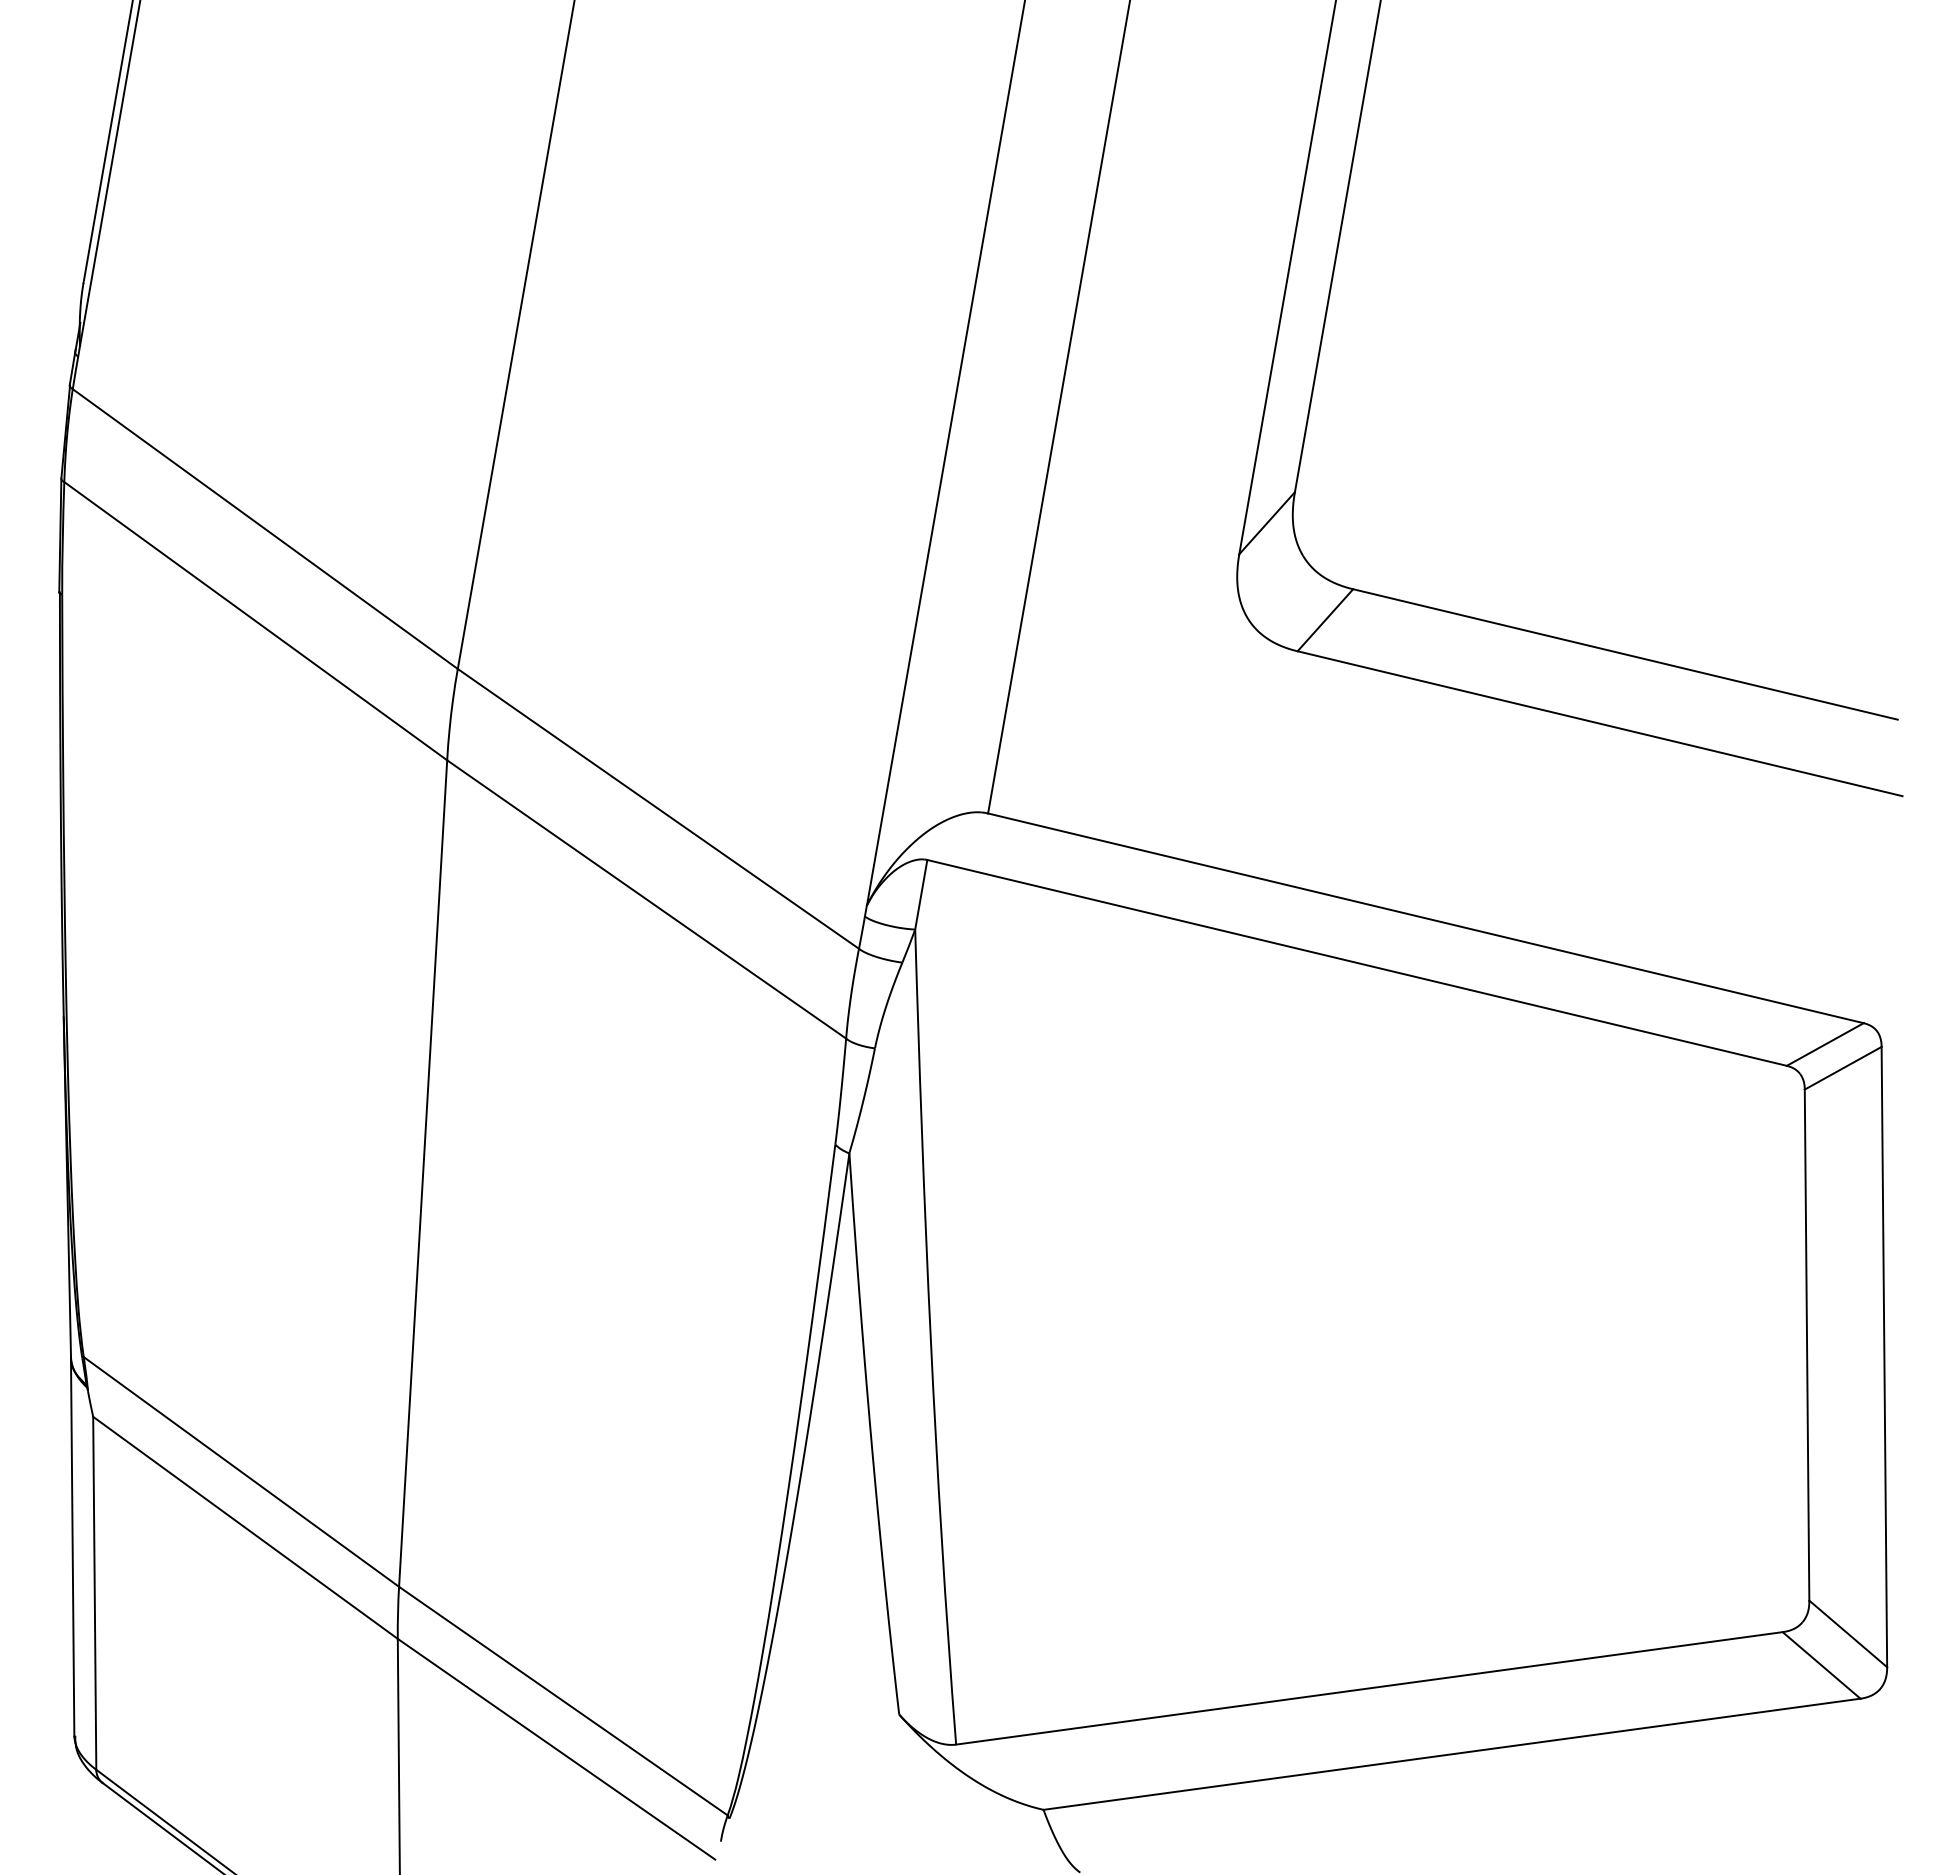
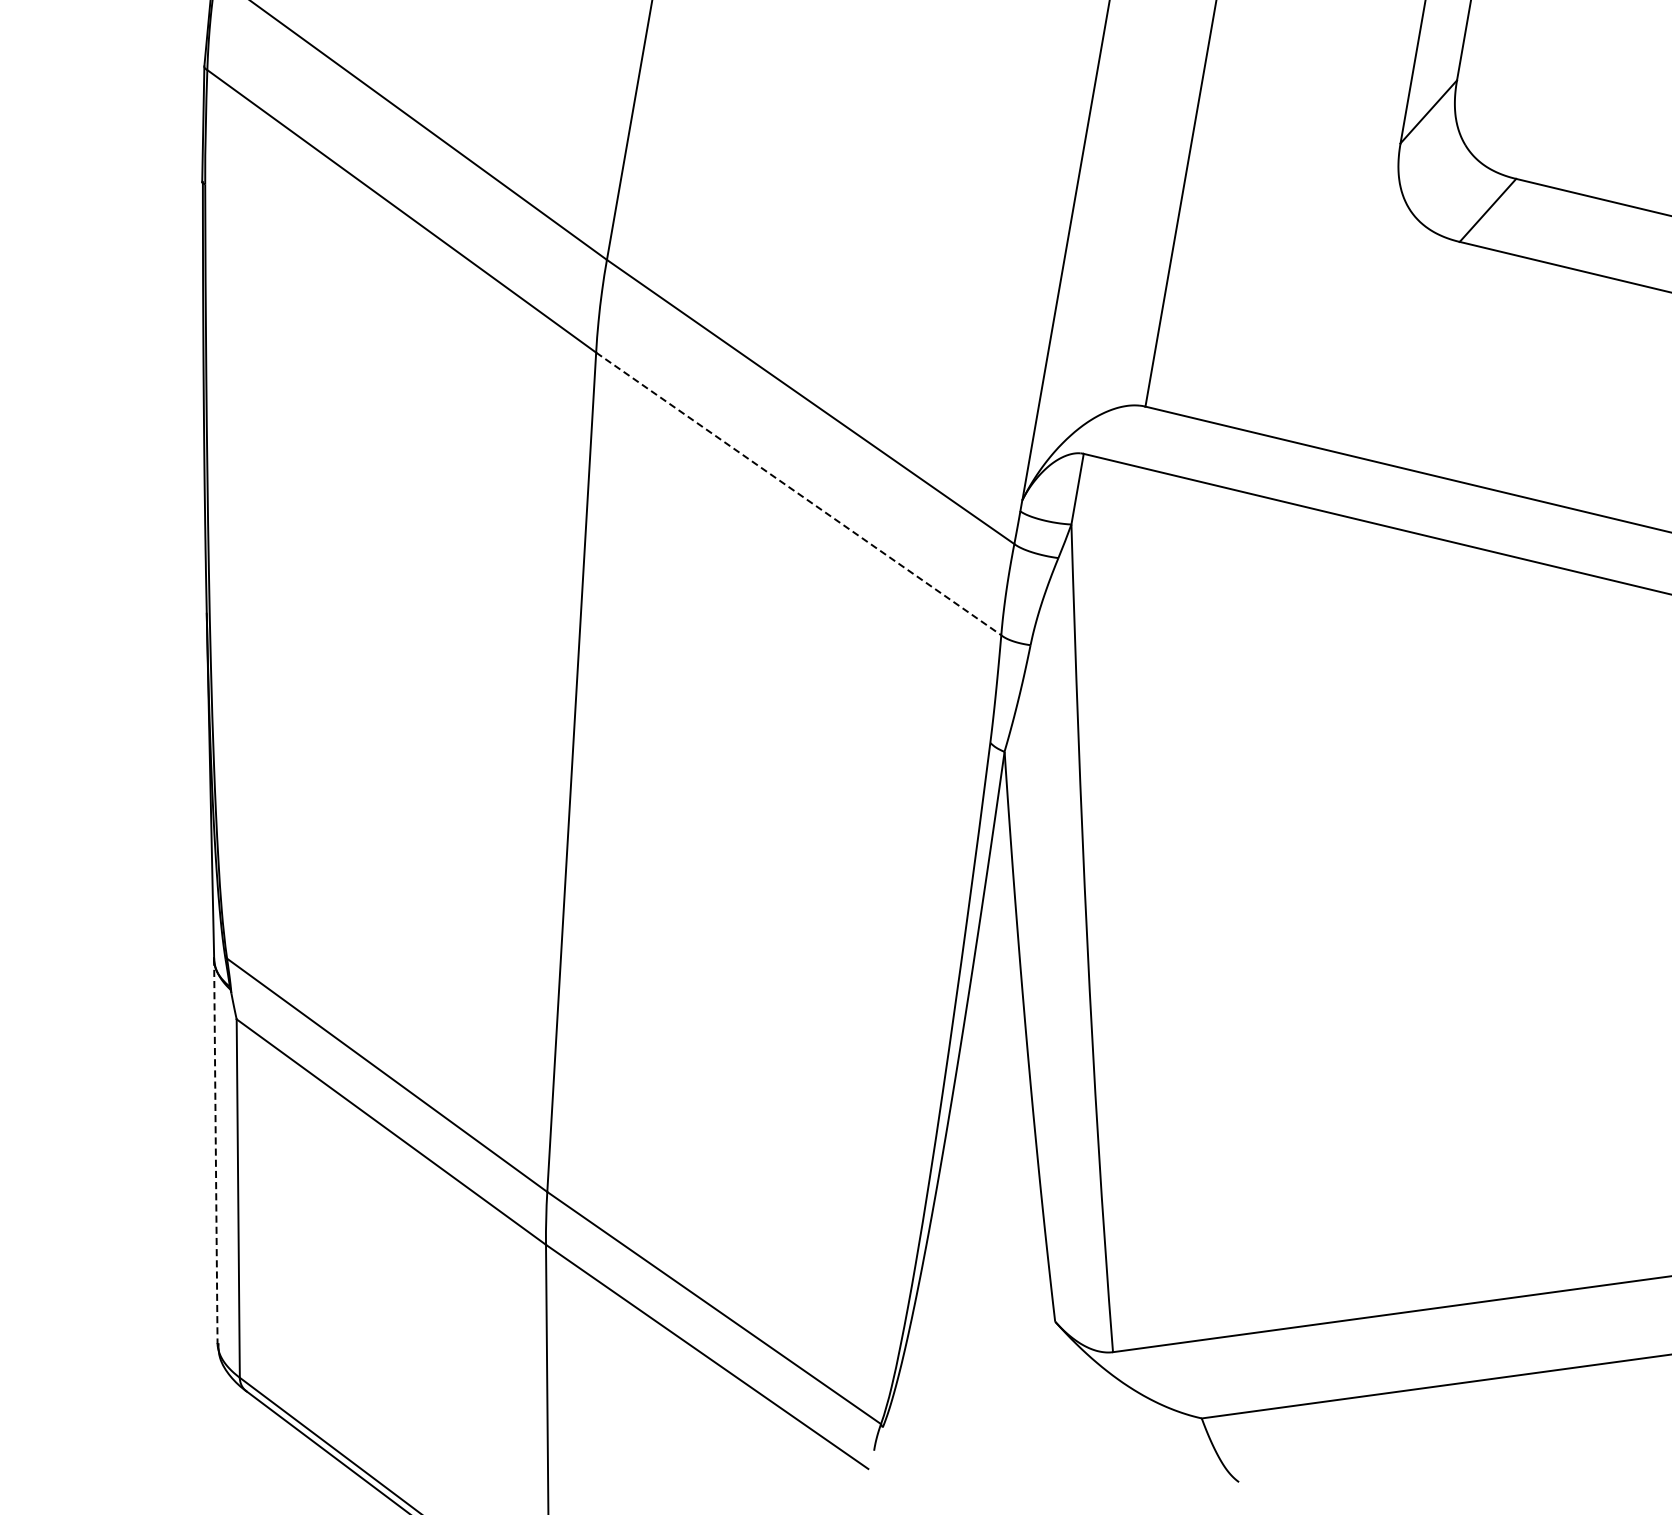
line: (647, 899) -> (799, 493), solid -> dashed
line: (72, 1546) -> (215, 1151), solid -> dashed

